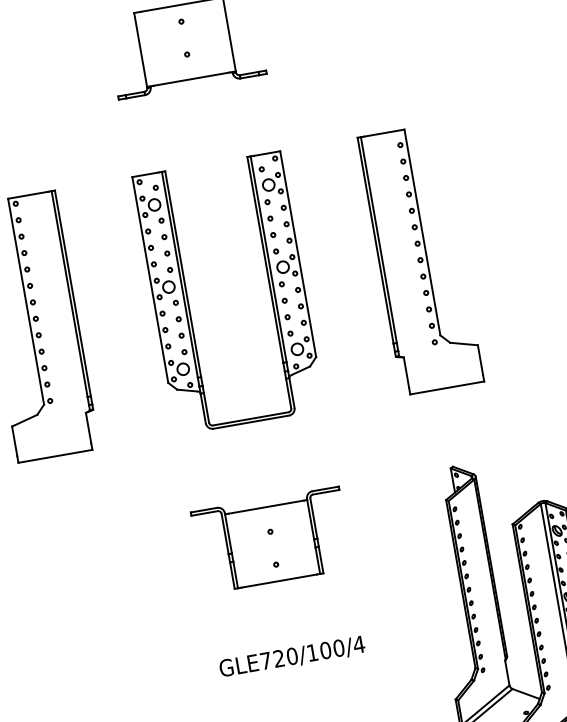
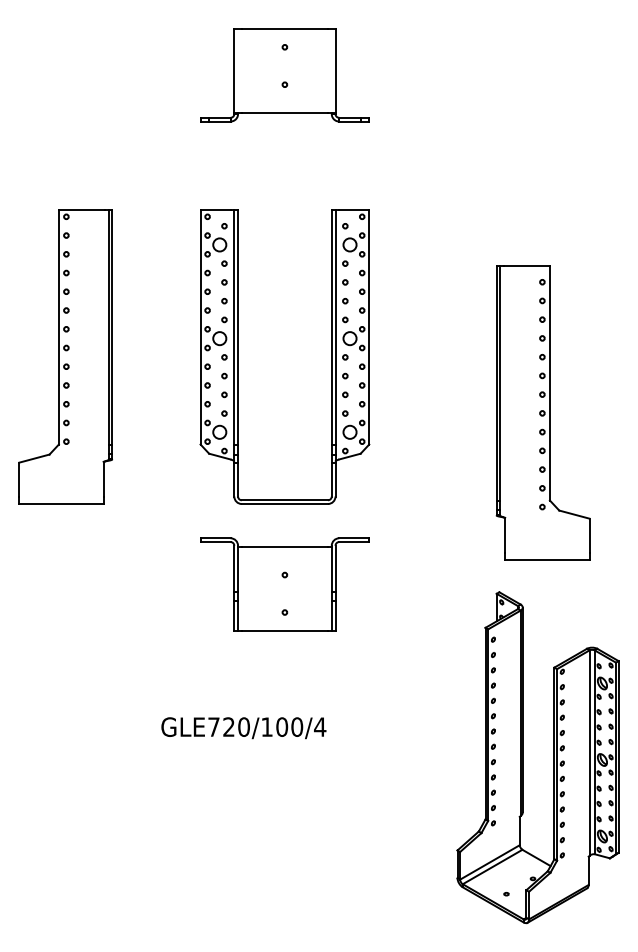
part: (420, 259) -> (542, 412), moved
part: (271, 540) -> (284, 584), moved
text: (292, 657) -> (243, 728), moved

